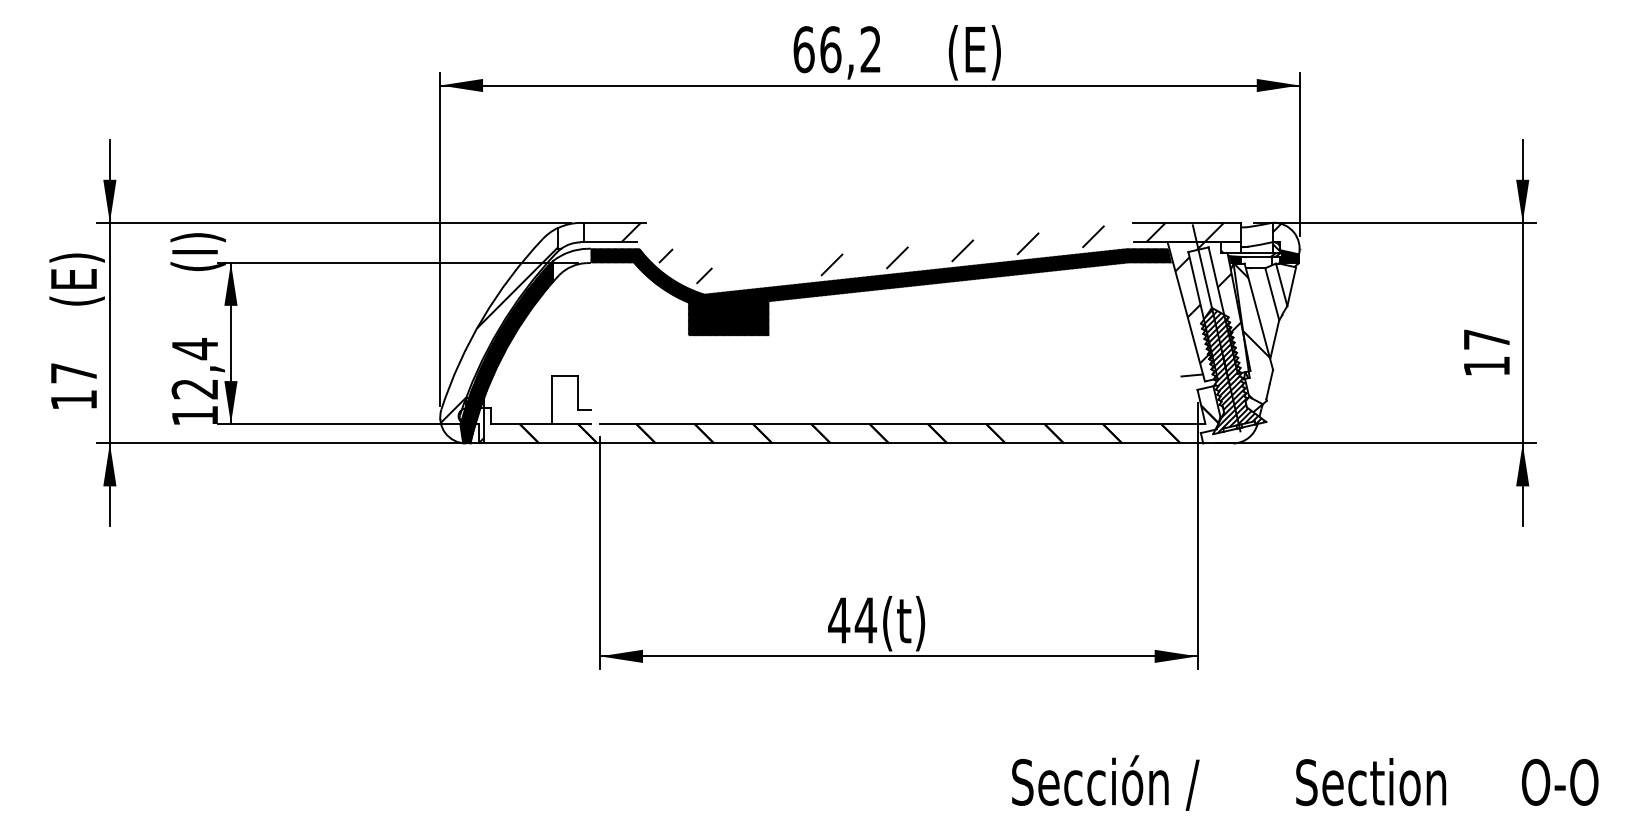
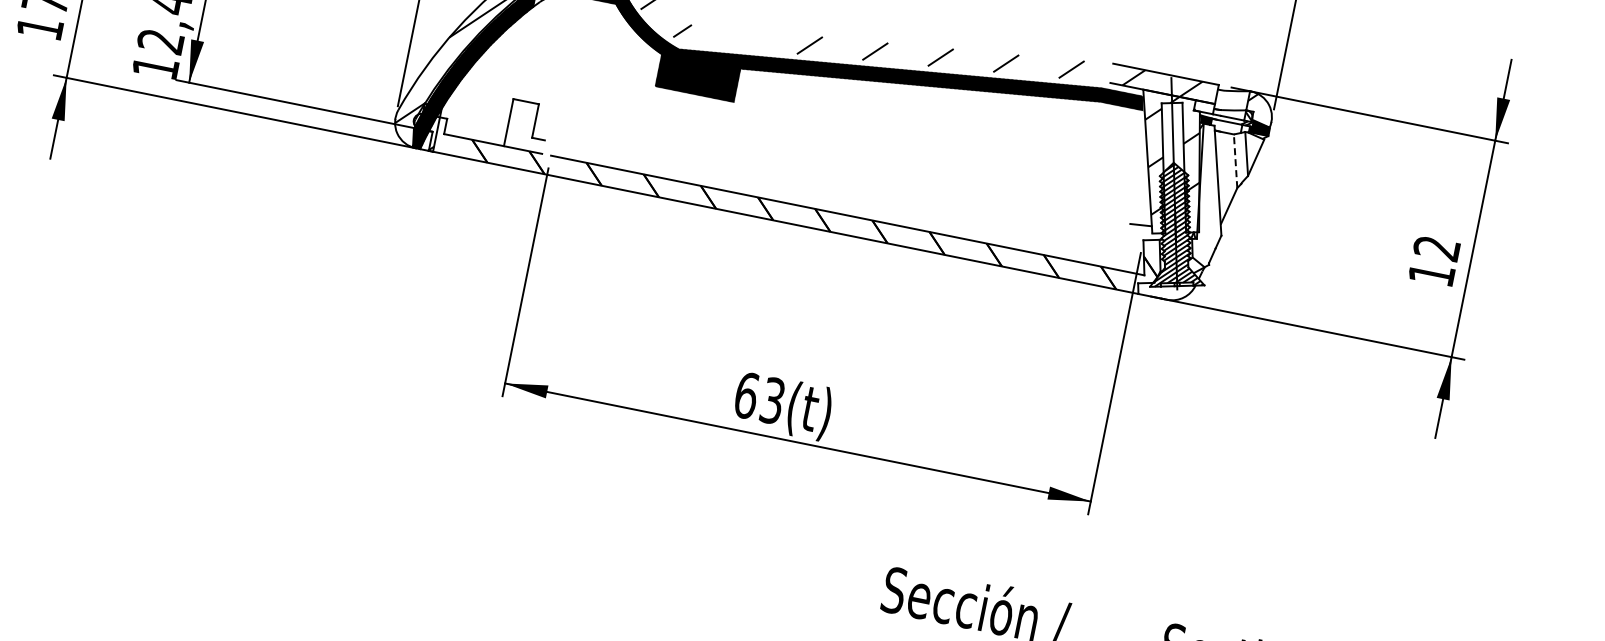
line: (1272, 294) -> (1235, 161), solid -> dashed
hatch: (1251, 330) -> (1208, 192), removed
text: (1486, 339) -> (1436, 248), 17 -> 12
text: (852, 620) -> (759, 398), 44(t) -> 63(t)

